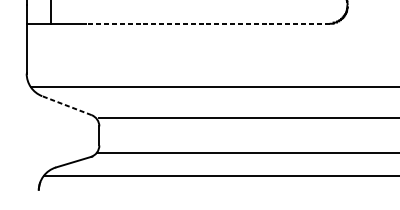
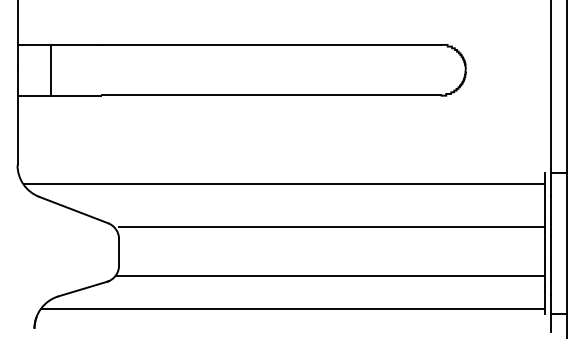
line: (207, 23) -> (270, 95), dashed -> solid
line: (66, 105) -> (73, 210), dashed -> solid

